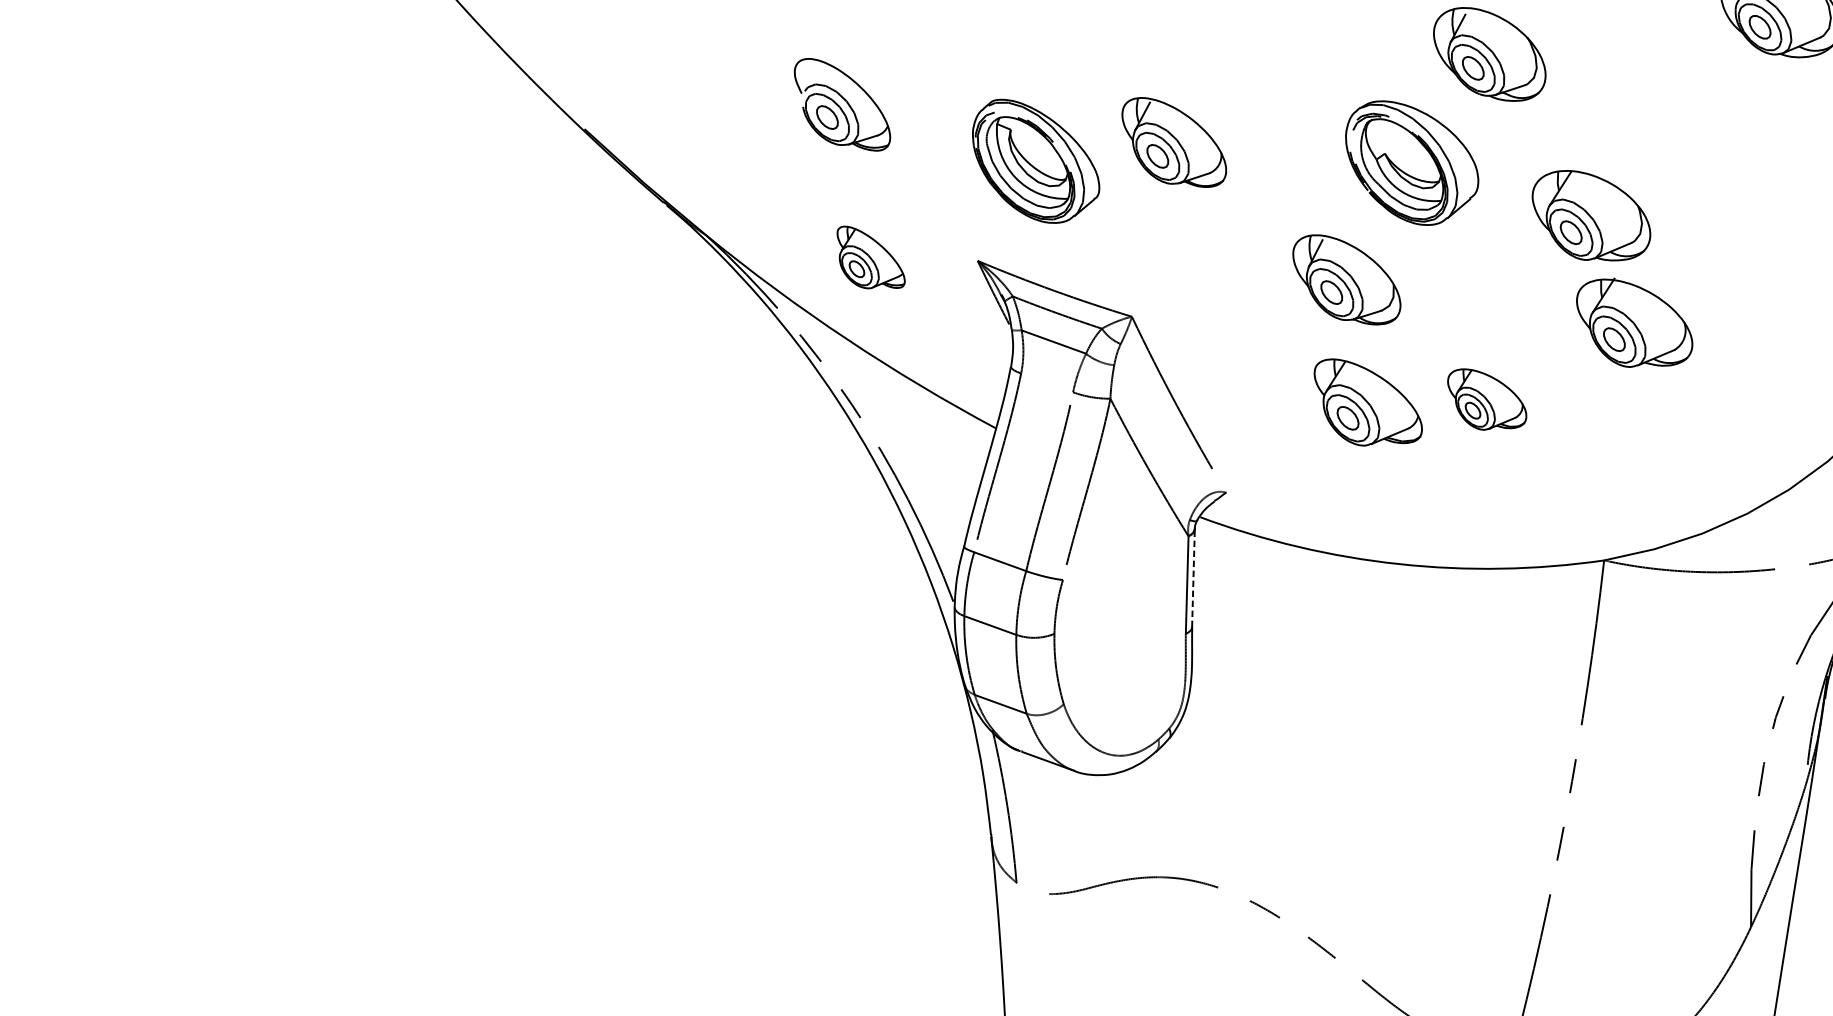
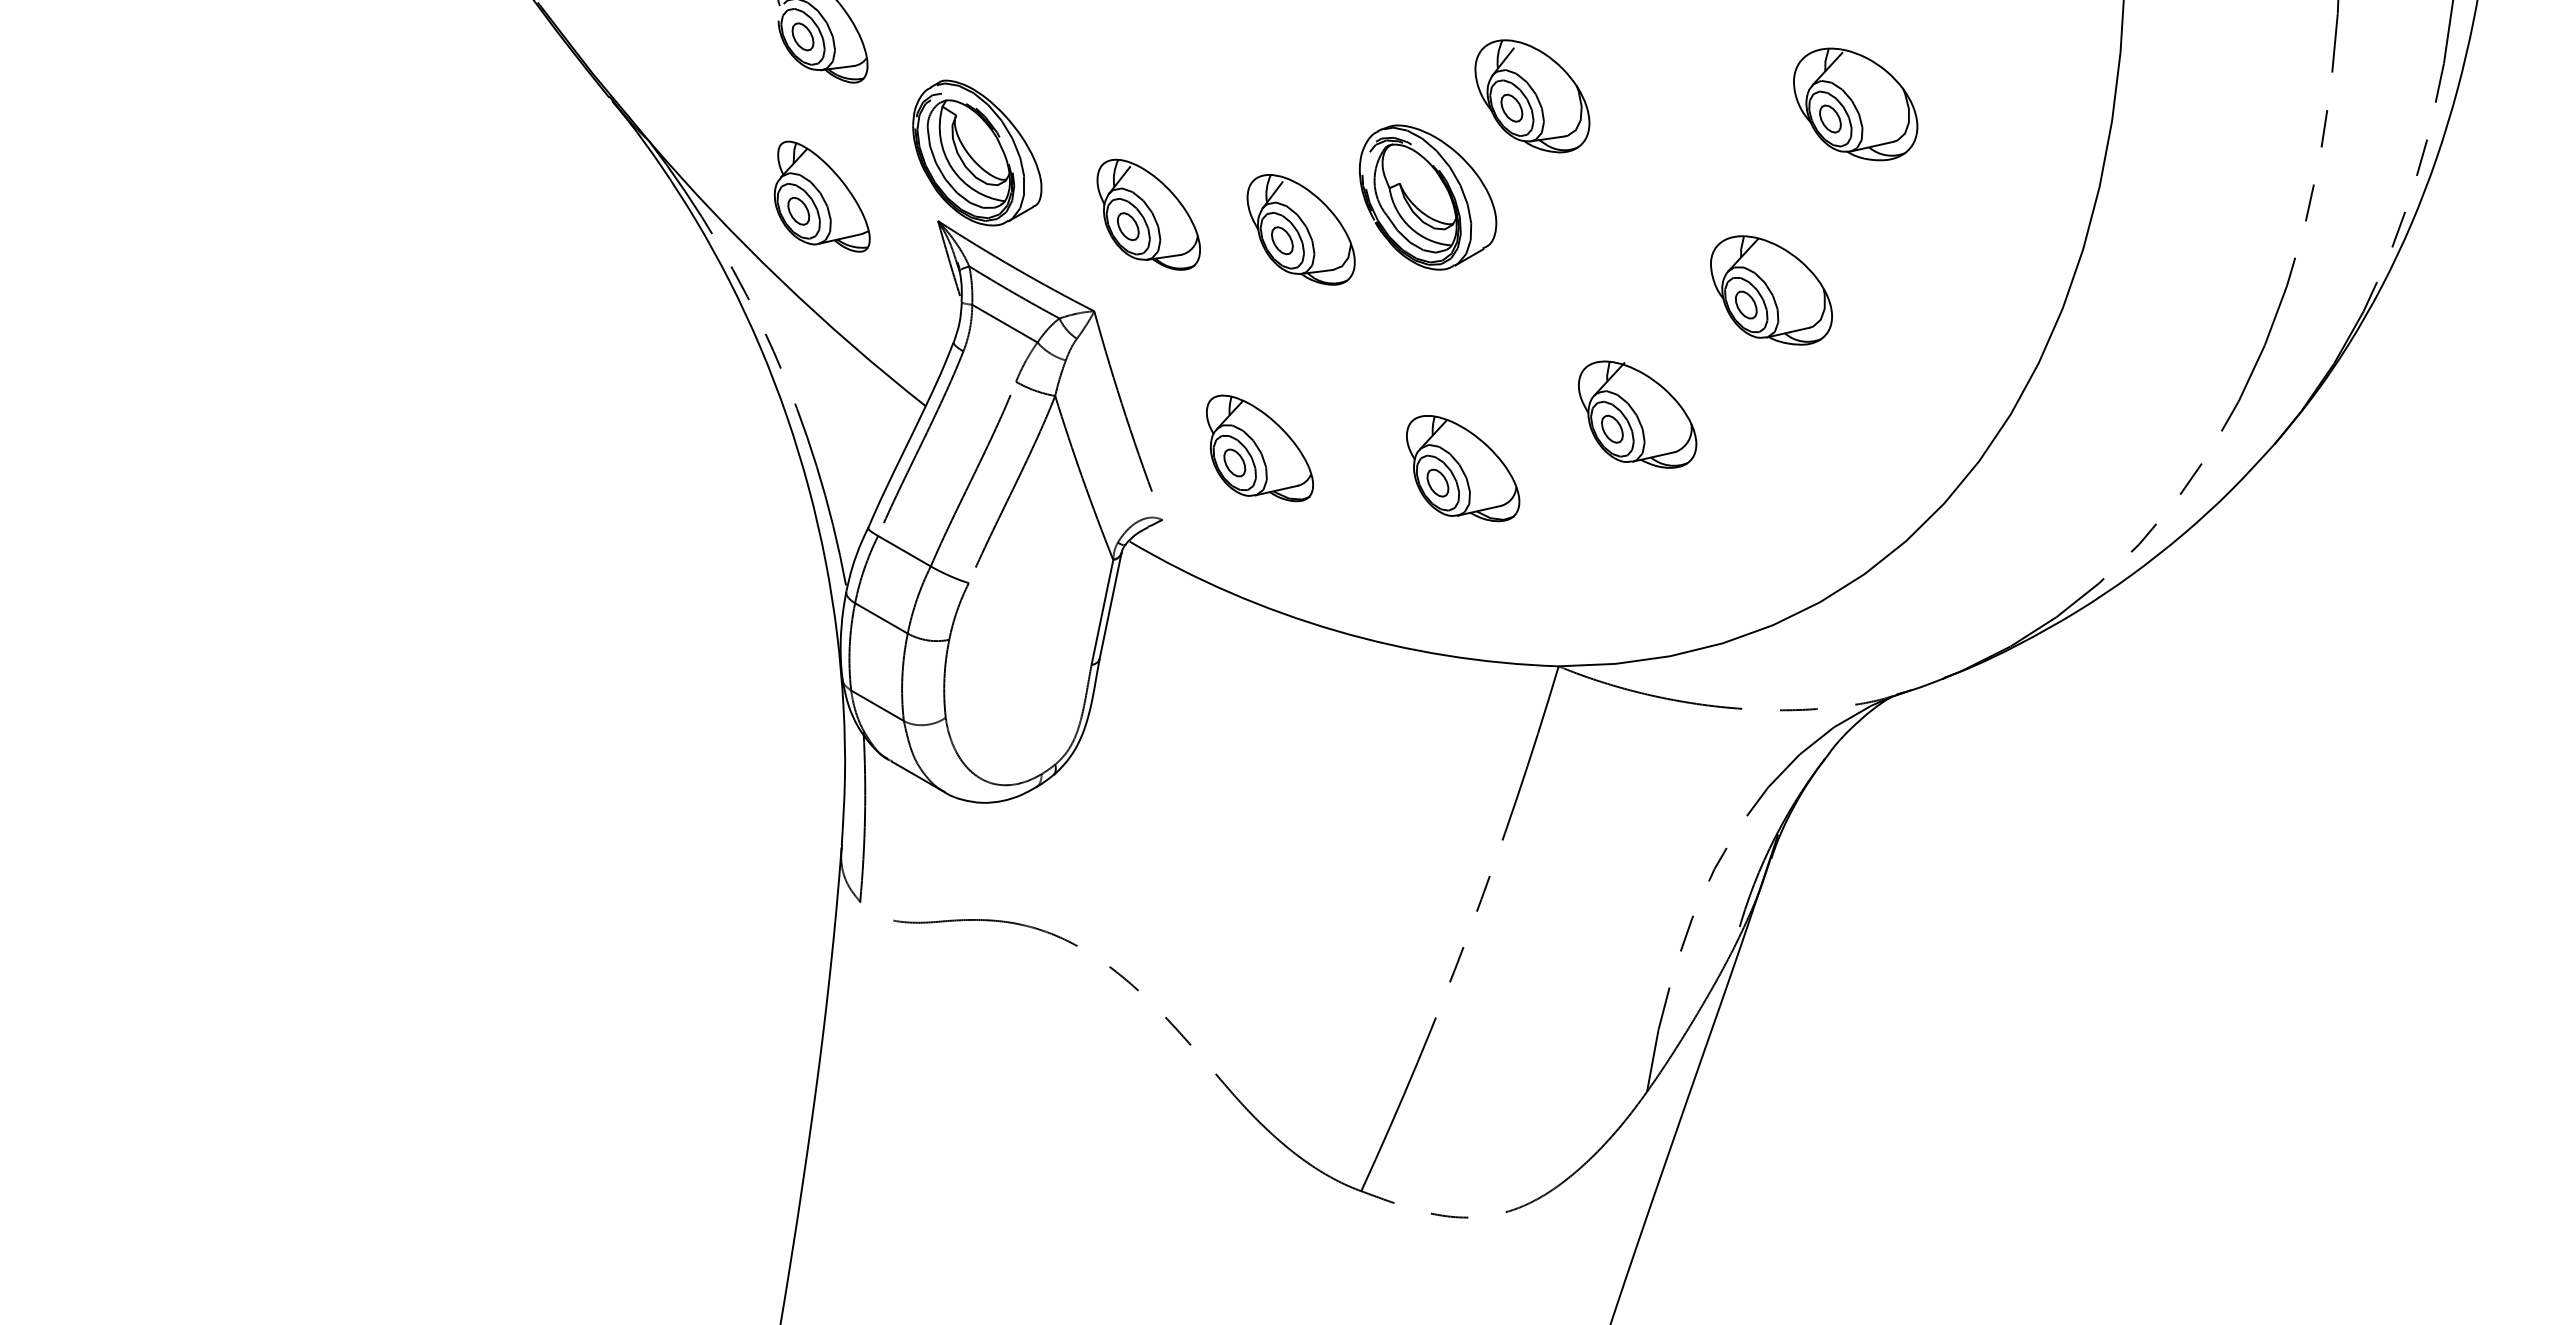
part: (1173, 142) -> (1148, 214), moved
part: (1035, 159) -> (977, 152), moved
part: (1591, 215) -> (1771, 290), moved
part: (869, 257) -> (821, 196), size x1.43
part: (1346, 279) -> (1300, 229), moved
part: (1487, 398) -> (1463, 468), size x1.43
part: (1367, 401) -> (1259, 448), moved
line: (1193, 578) -> (1110, 606), dashed -> solid

